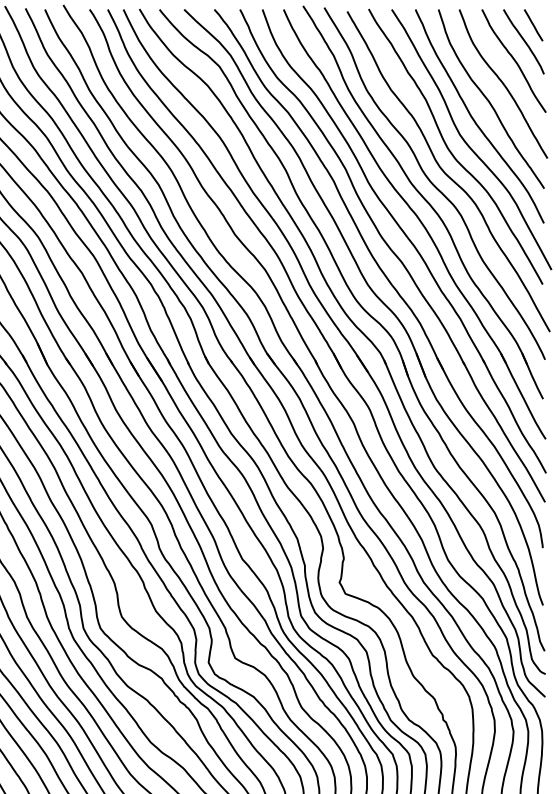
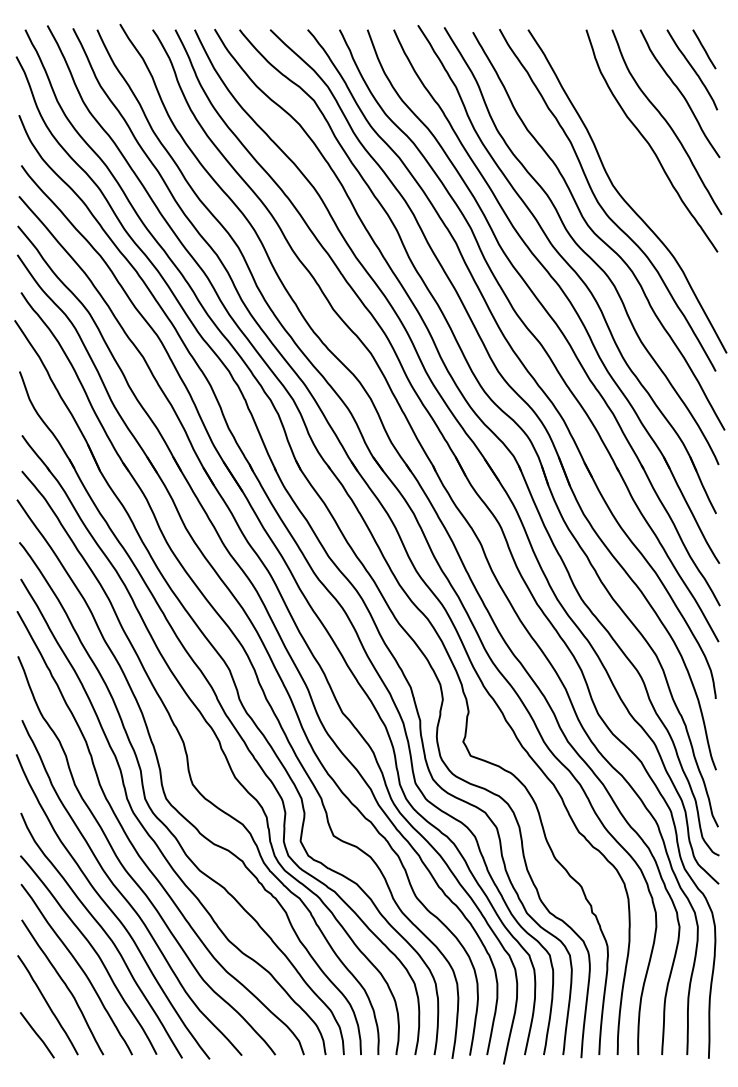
curve: (474, 118) -> (630, 165), removed

